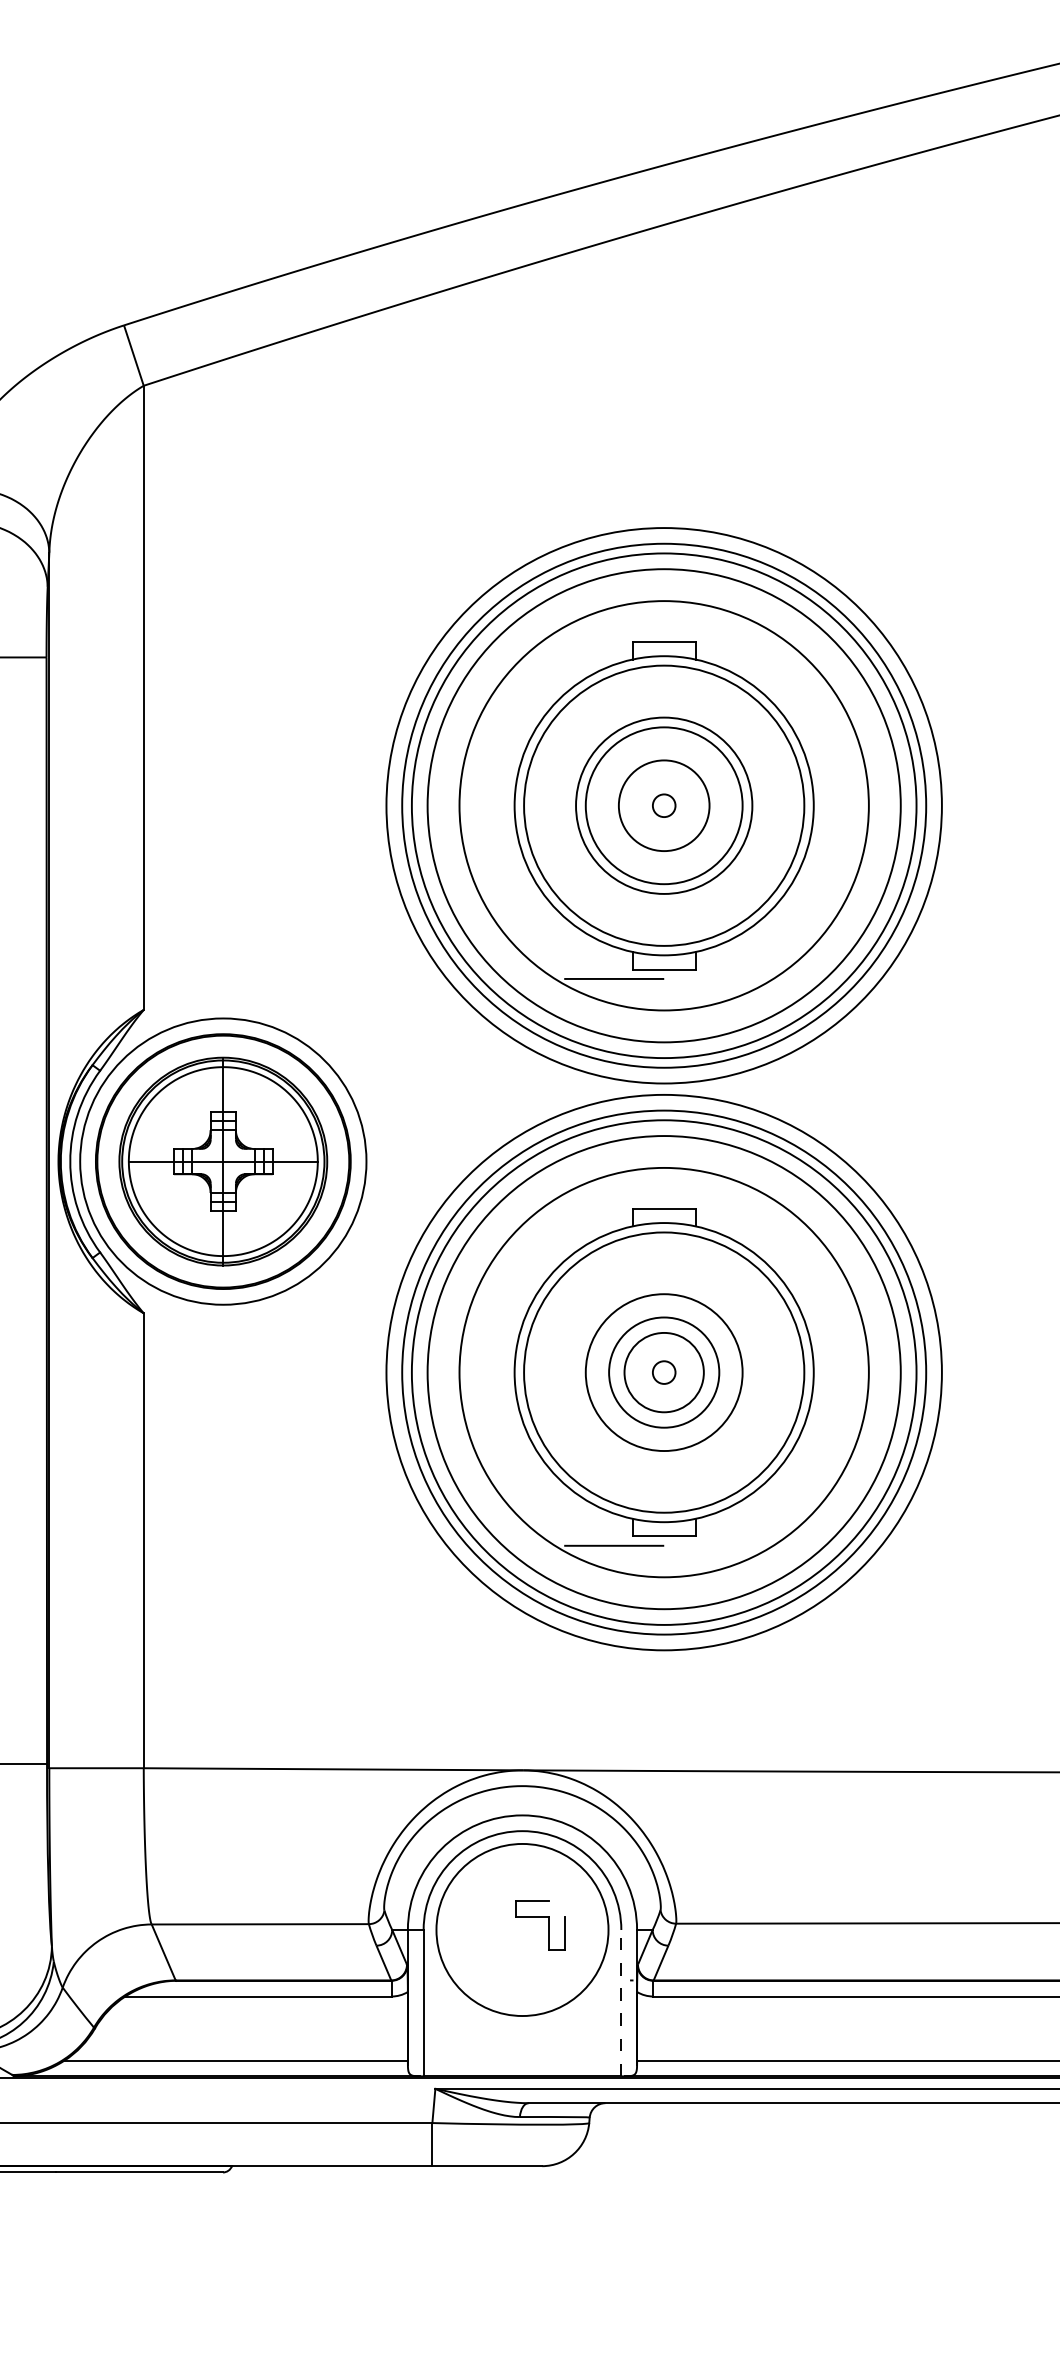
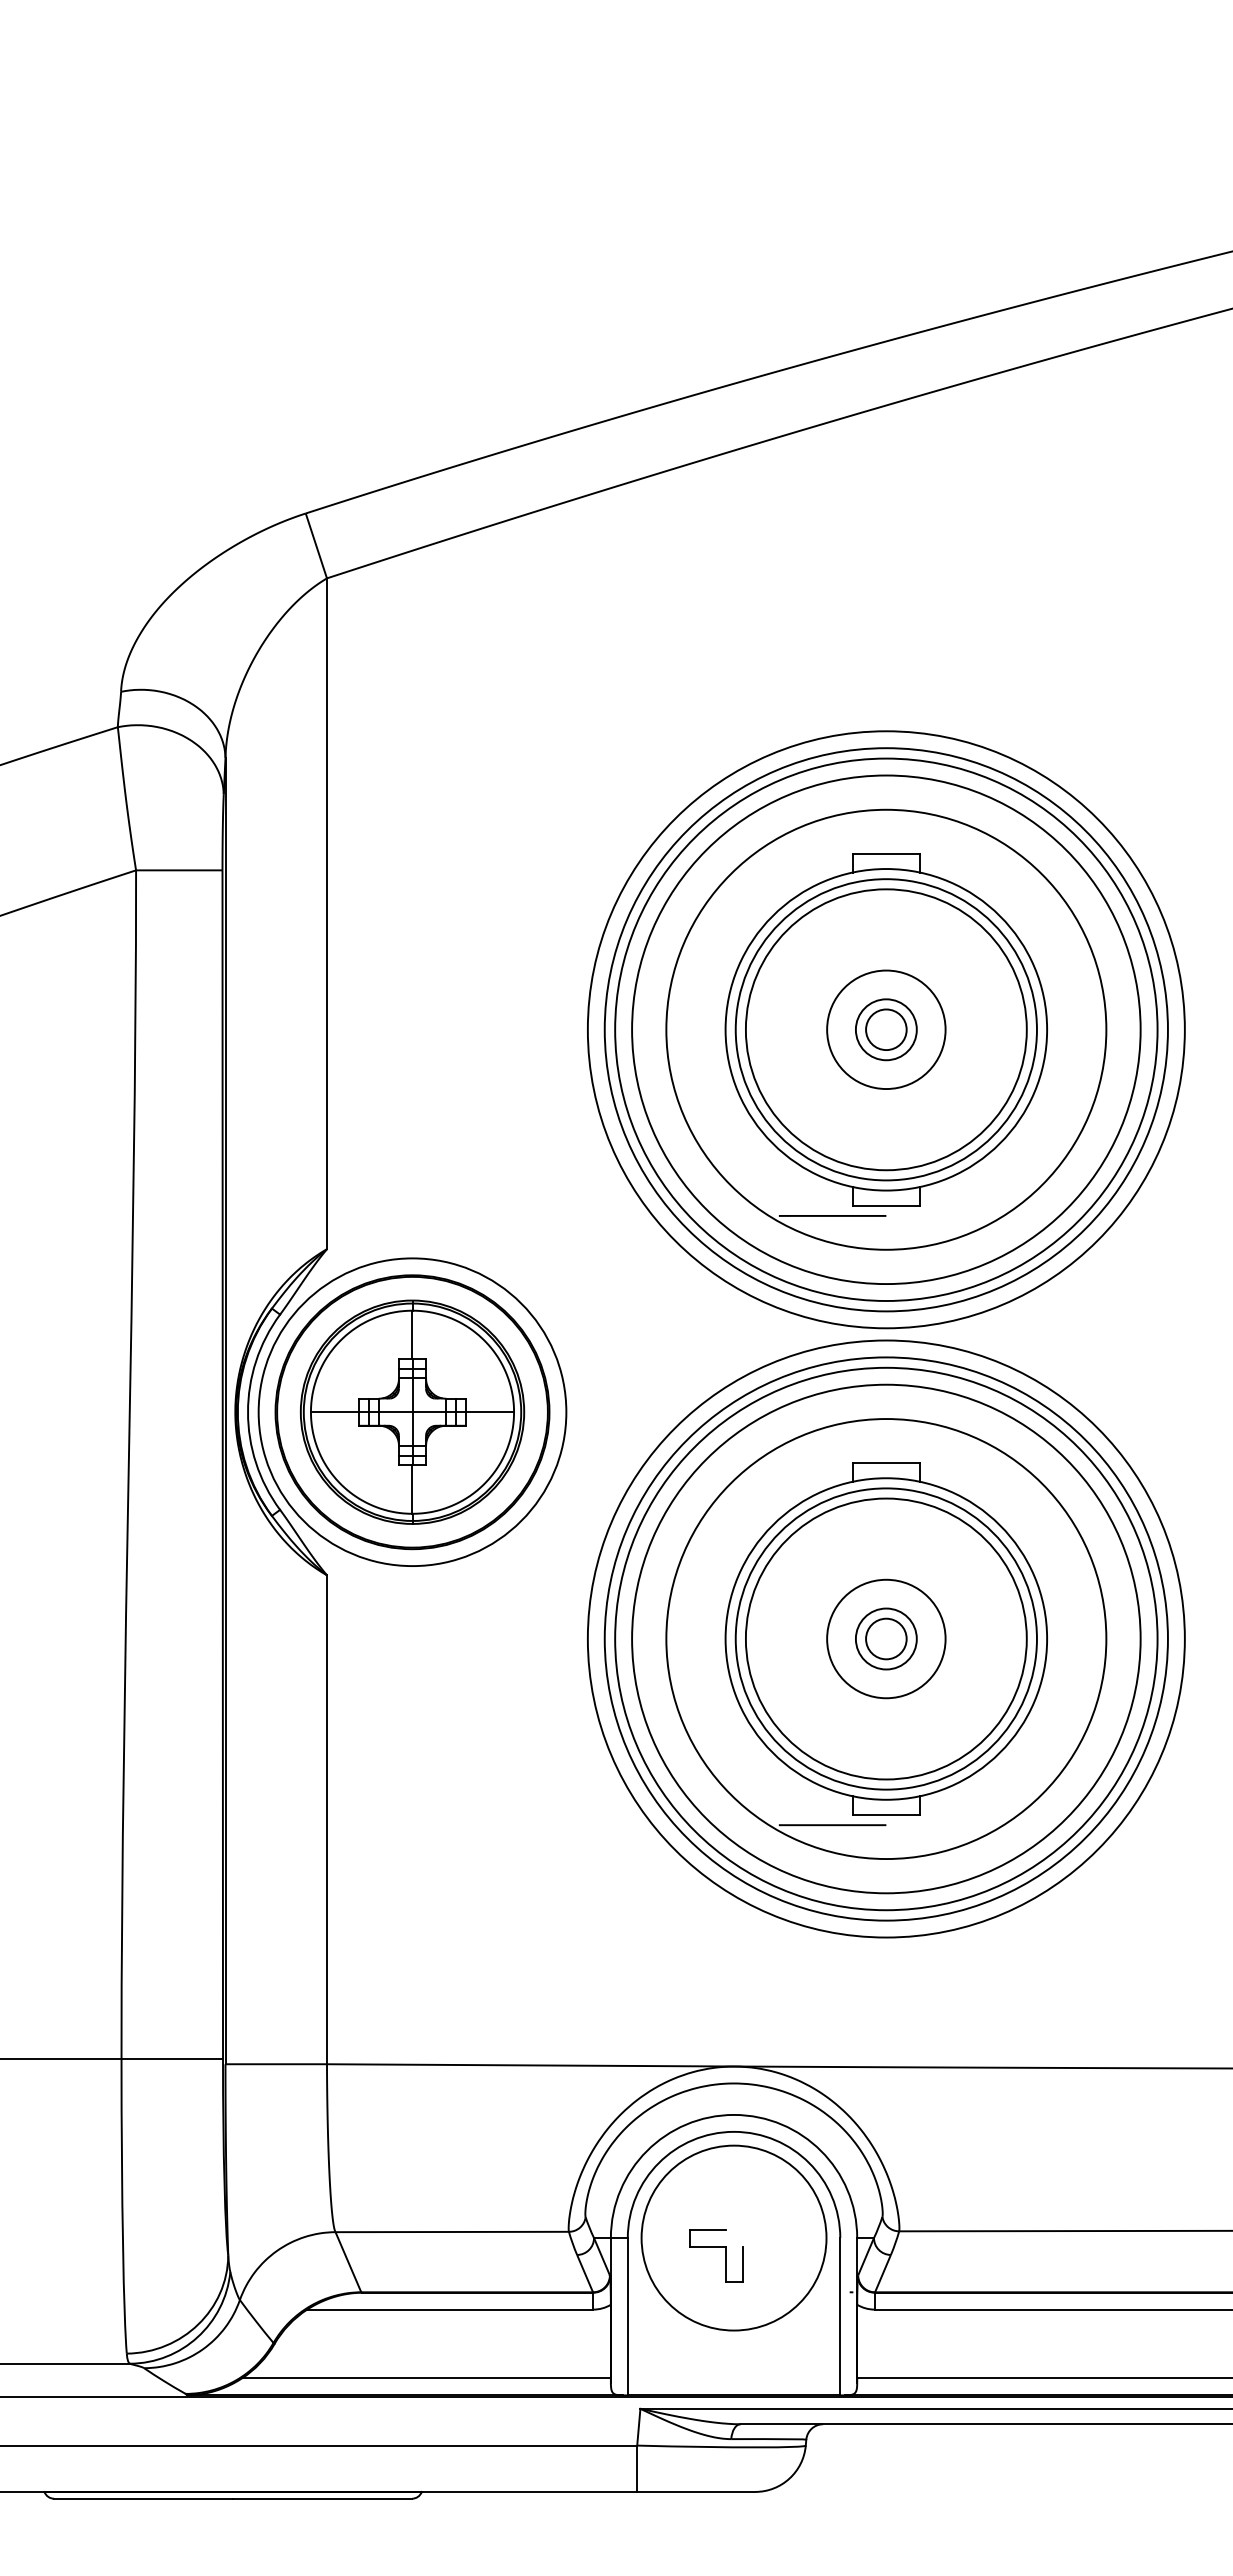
circle: (663, 805) -> (885, 1029), size x0.62
circle: (663, 805) -> (885, 1029), size x1.67
circle: (664, 805) -> (886, 1029), size x0.62
circle: (664, 805) -> (886, 1029), size x1.67
circle: (663, 1372) -> (885, 1638), size x0.71
circle: (663, 1372) -> (885, 1638), size x1.67
circle: (664, 1372) -> (886, 1638), size x1.67
part: (540, 1917) -> (716, 2247), moved
line: (621, 2002) -> (840, 2316), dashed -> solid

